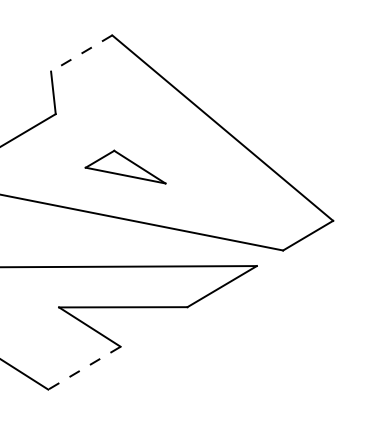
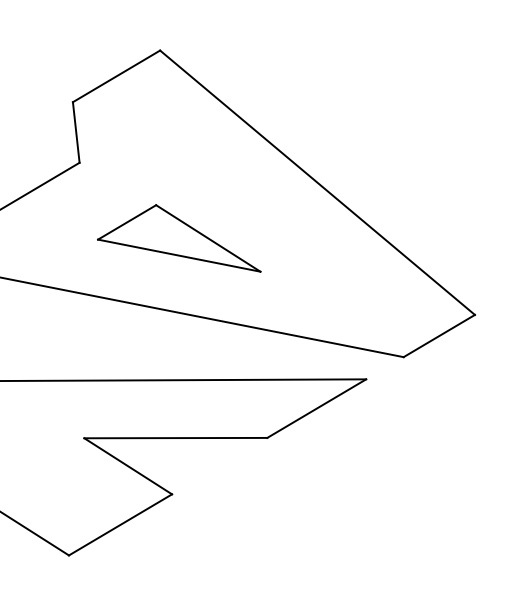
line: (81, 53) -> (116, 76), dashed -> solid
part: (125, 166) -> (178, 237), size x1.43
line: (84, 368) -> (120, 525), dashed -> solid

